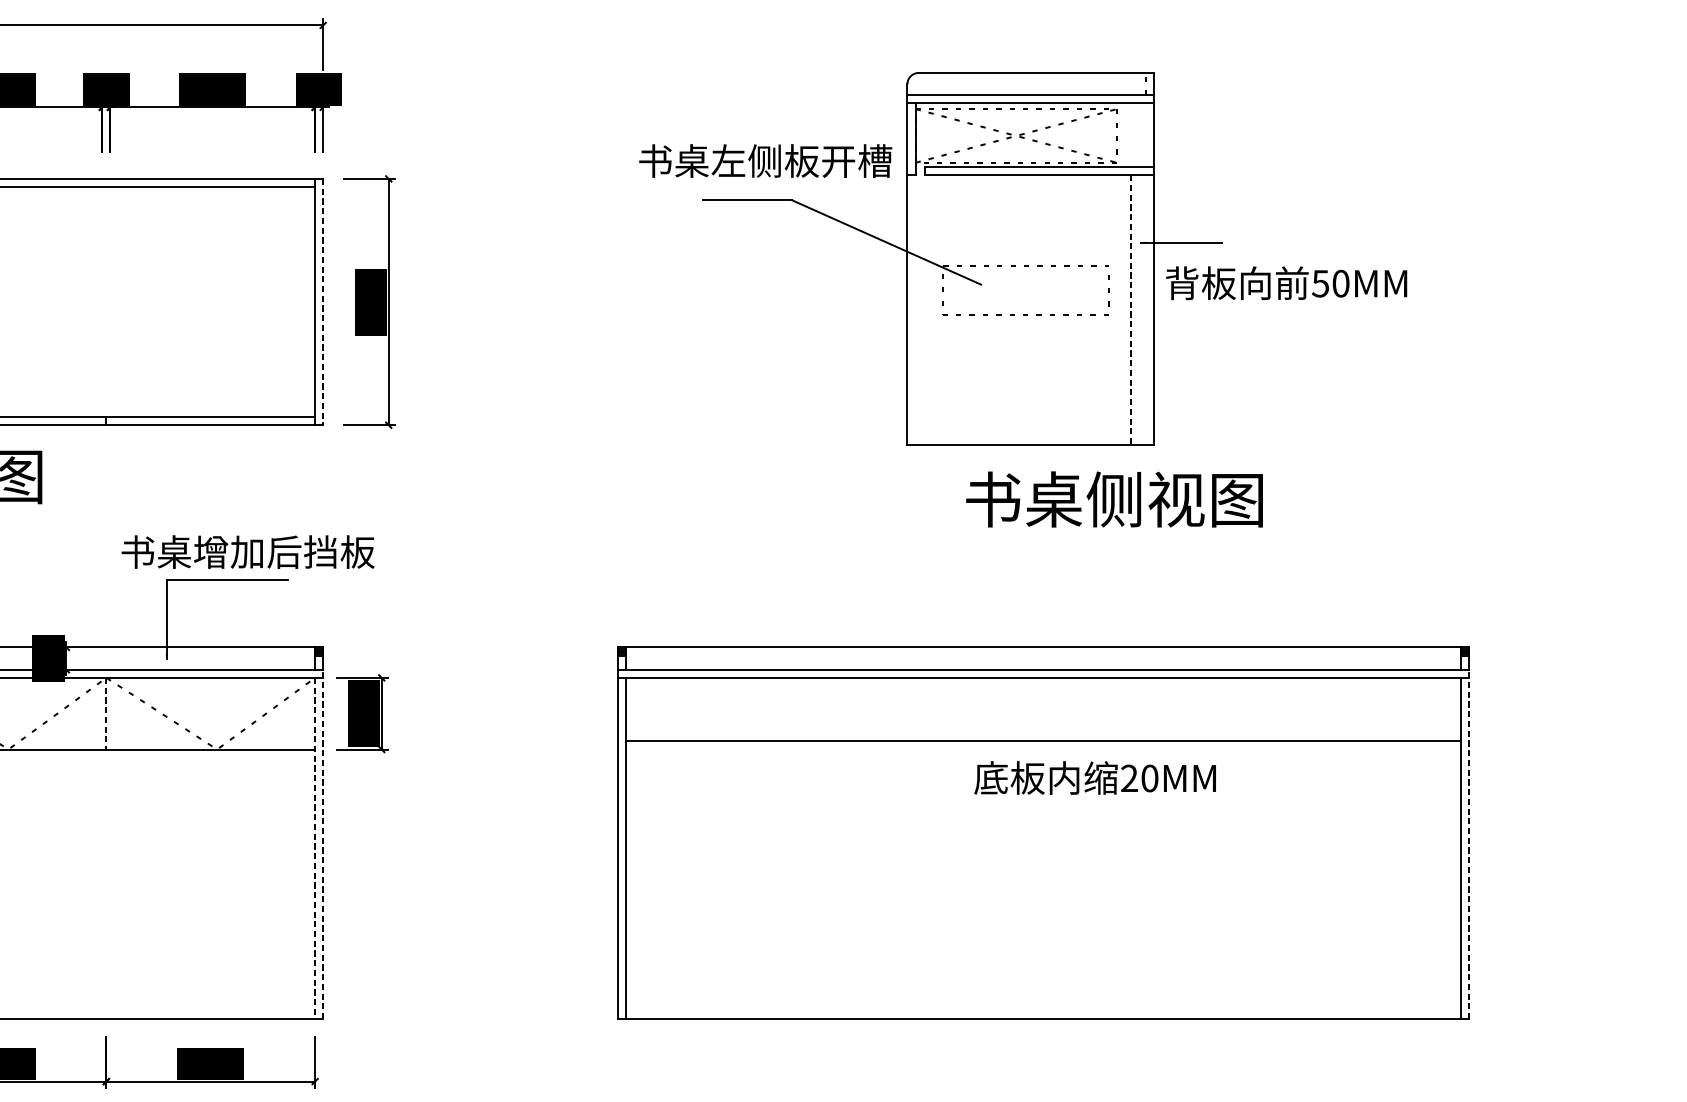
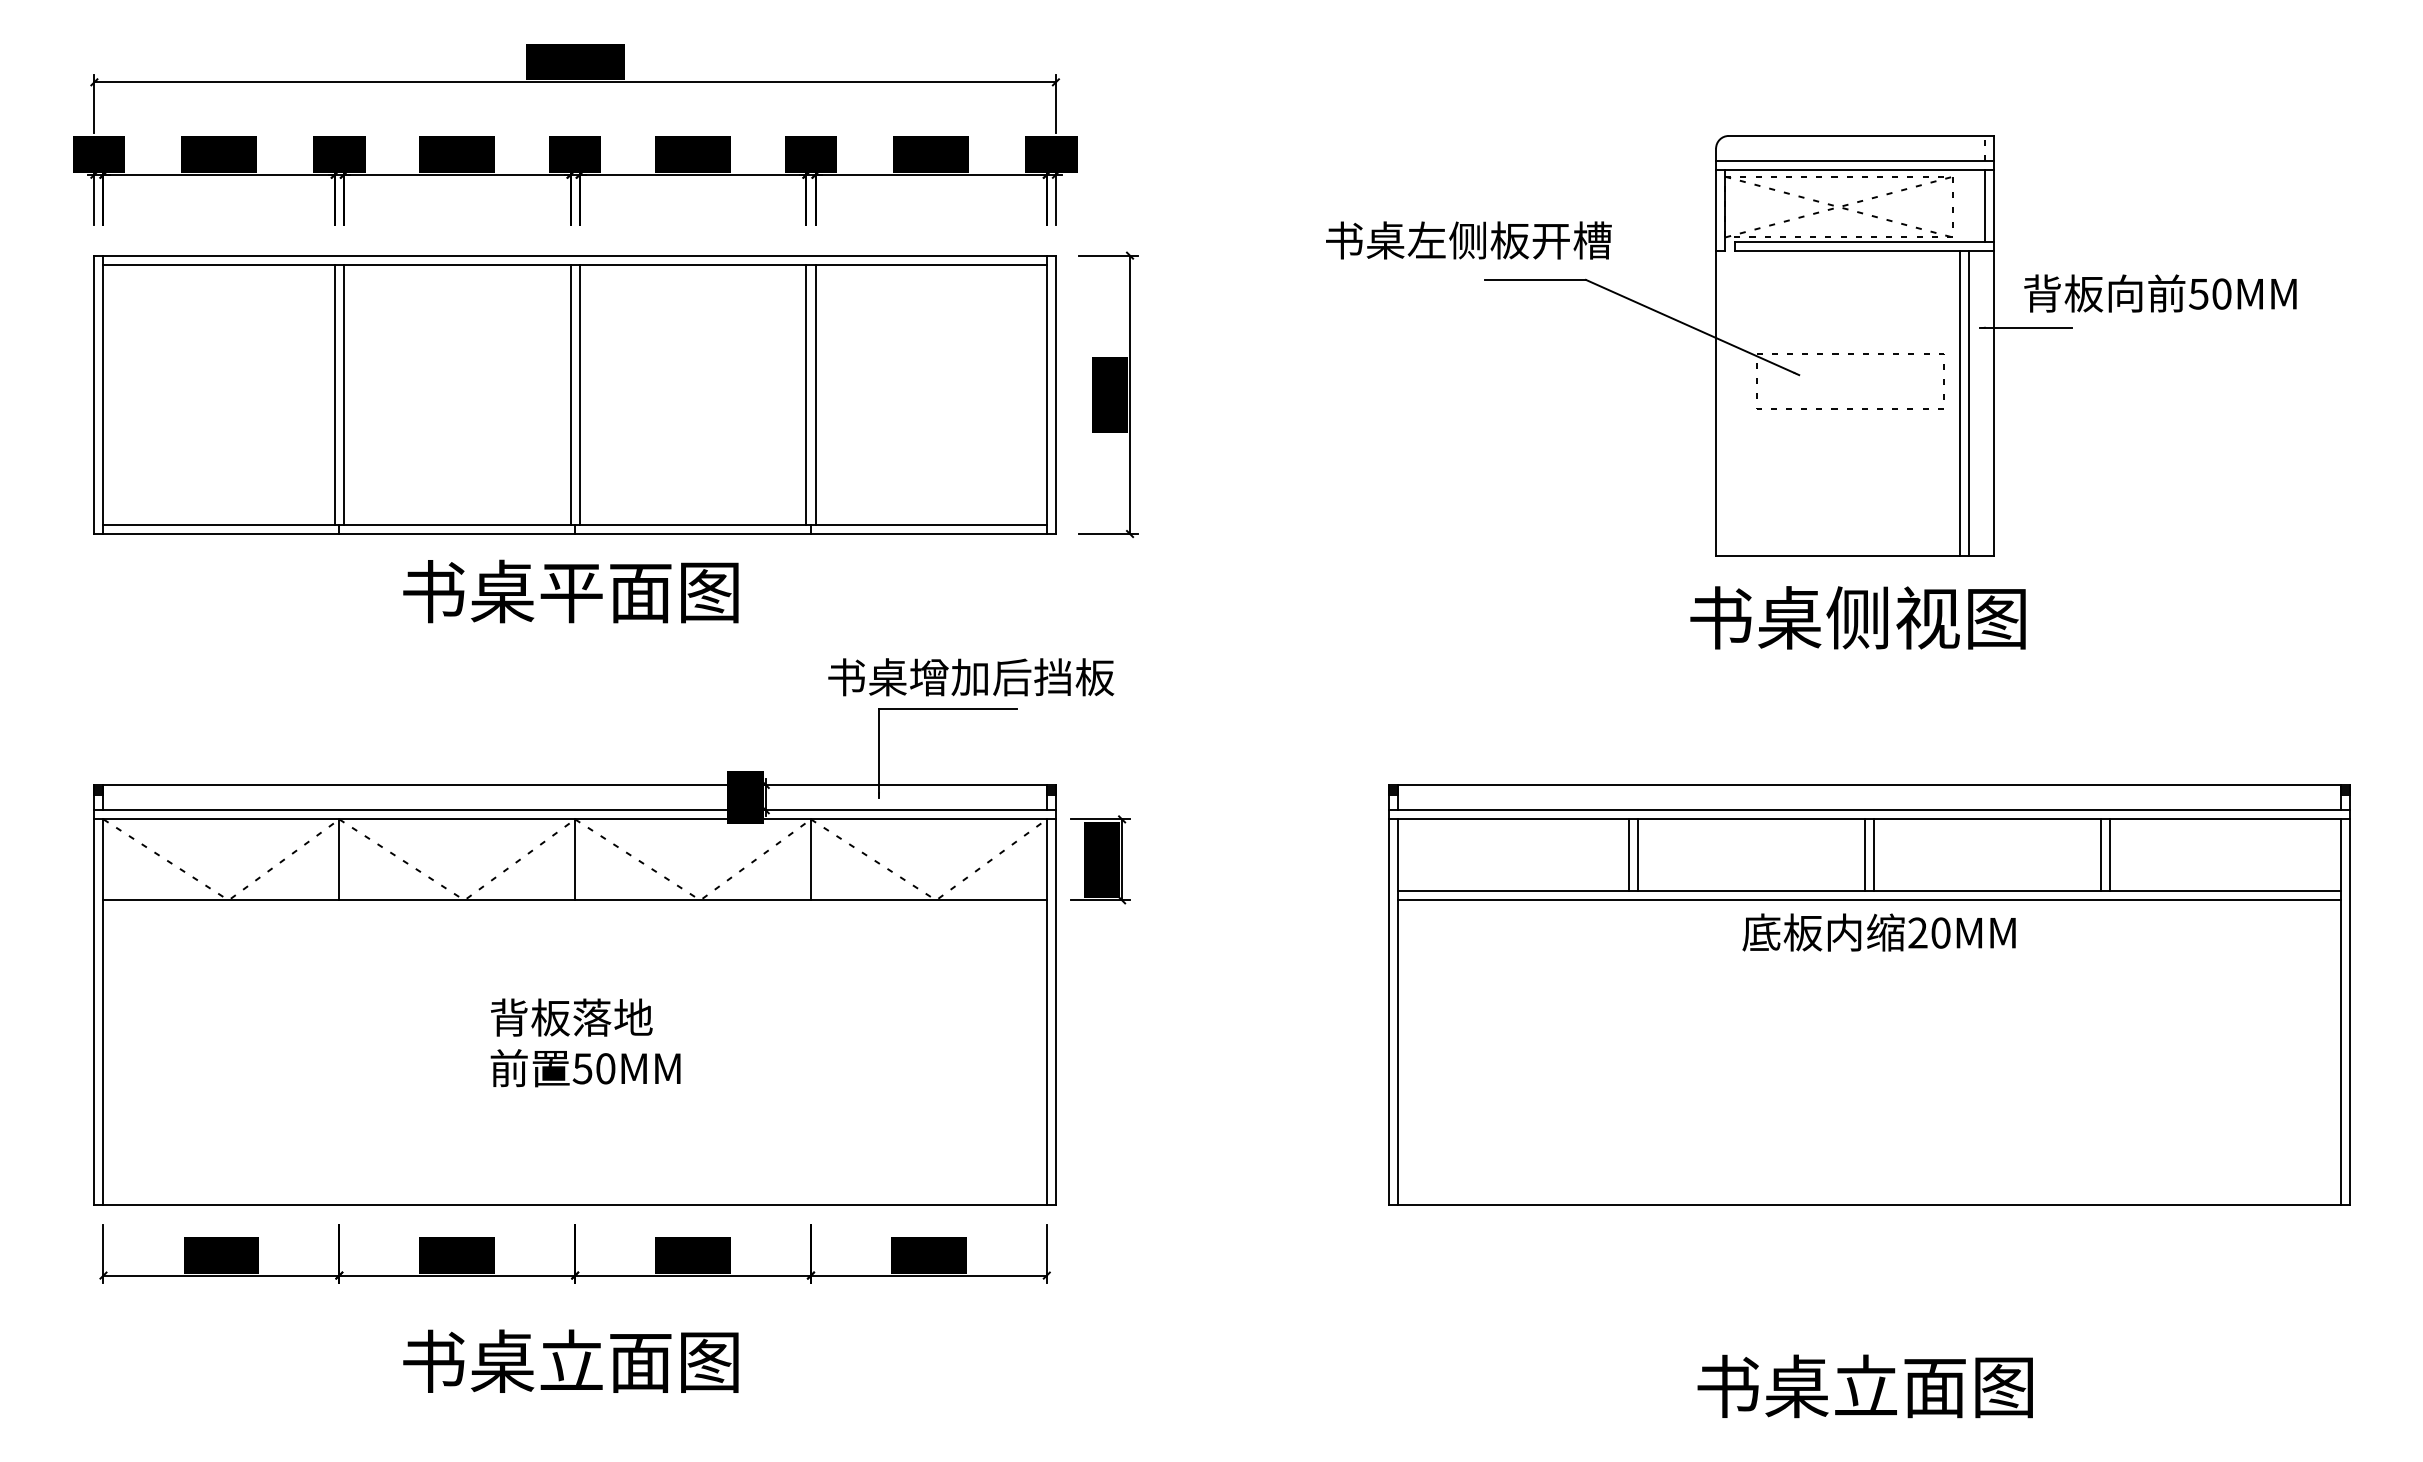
line: (1145, 135) -> (1985, 206), added
text: (765, 161) -> (1468, 240), moved
text: (1286, 283) -> (2160, 293), moved
line: (102, 301) -> (806, 394), added
line: (110, 301) -> (815, 394), added
line: (322, 302) -> (1055, 395), dashed -> solid
line: (1123, 309) -> (1960, 403), added
line: (1131, 310) -> (1969, 404), dashed -> solid
text: (1114, 499) -> (1857, 617), moved
line: (830, 709) -> (1629, 855), added
line: (838, 709) -> (1638, 855), added
line: (1038, 709) -> (1864, 855), added
line: (1047, 709) -> (1874, 855), added
line: (1247, 709) -> (2100, 855), added
line: (1255, 709) -> (2109, 855), added
line: (106, 714) -> (811, 860), dashed -> solid
line: (1043, 749) -> (1869, 900), added
text: (1094, 777) -> (1878, 932), moved
line: (322, 844) -> (1055, 1007), dashed -> solid
line: (1469, 844) -> (2350, 1007), dashed -> solid
line: (314, 848) -> (1046, 1012), dashed -> solid

